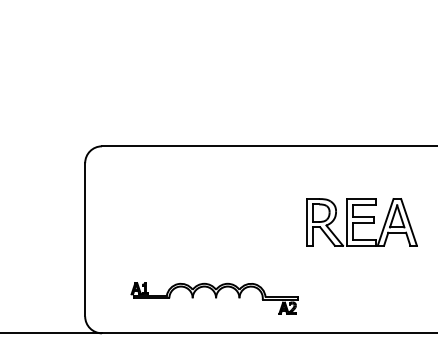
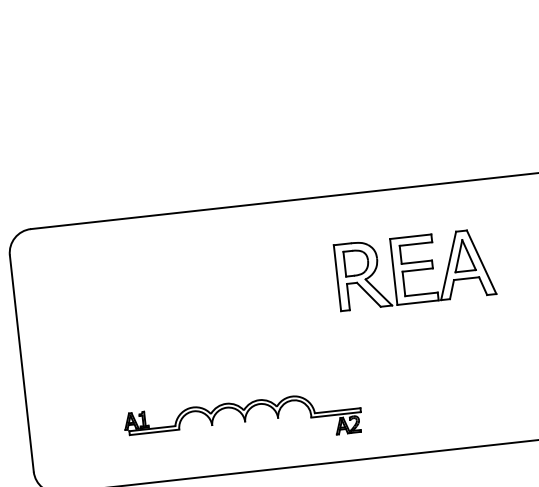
part: (361, 222) -> (414, 269), moved
part: (214, 298) -> (243, 422), moved

